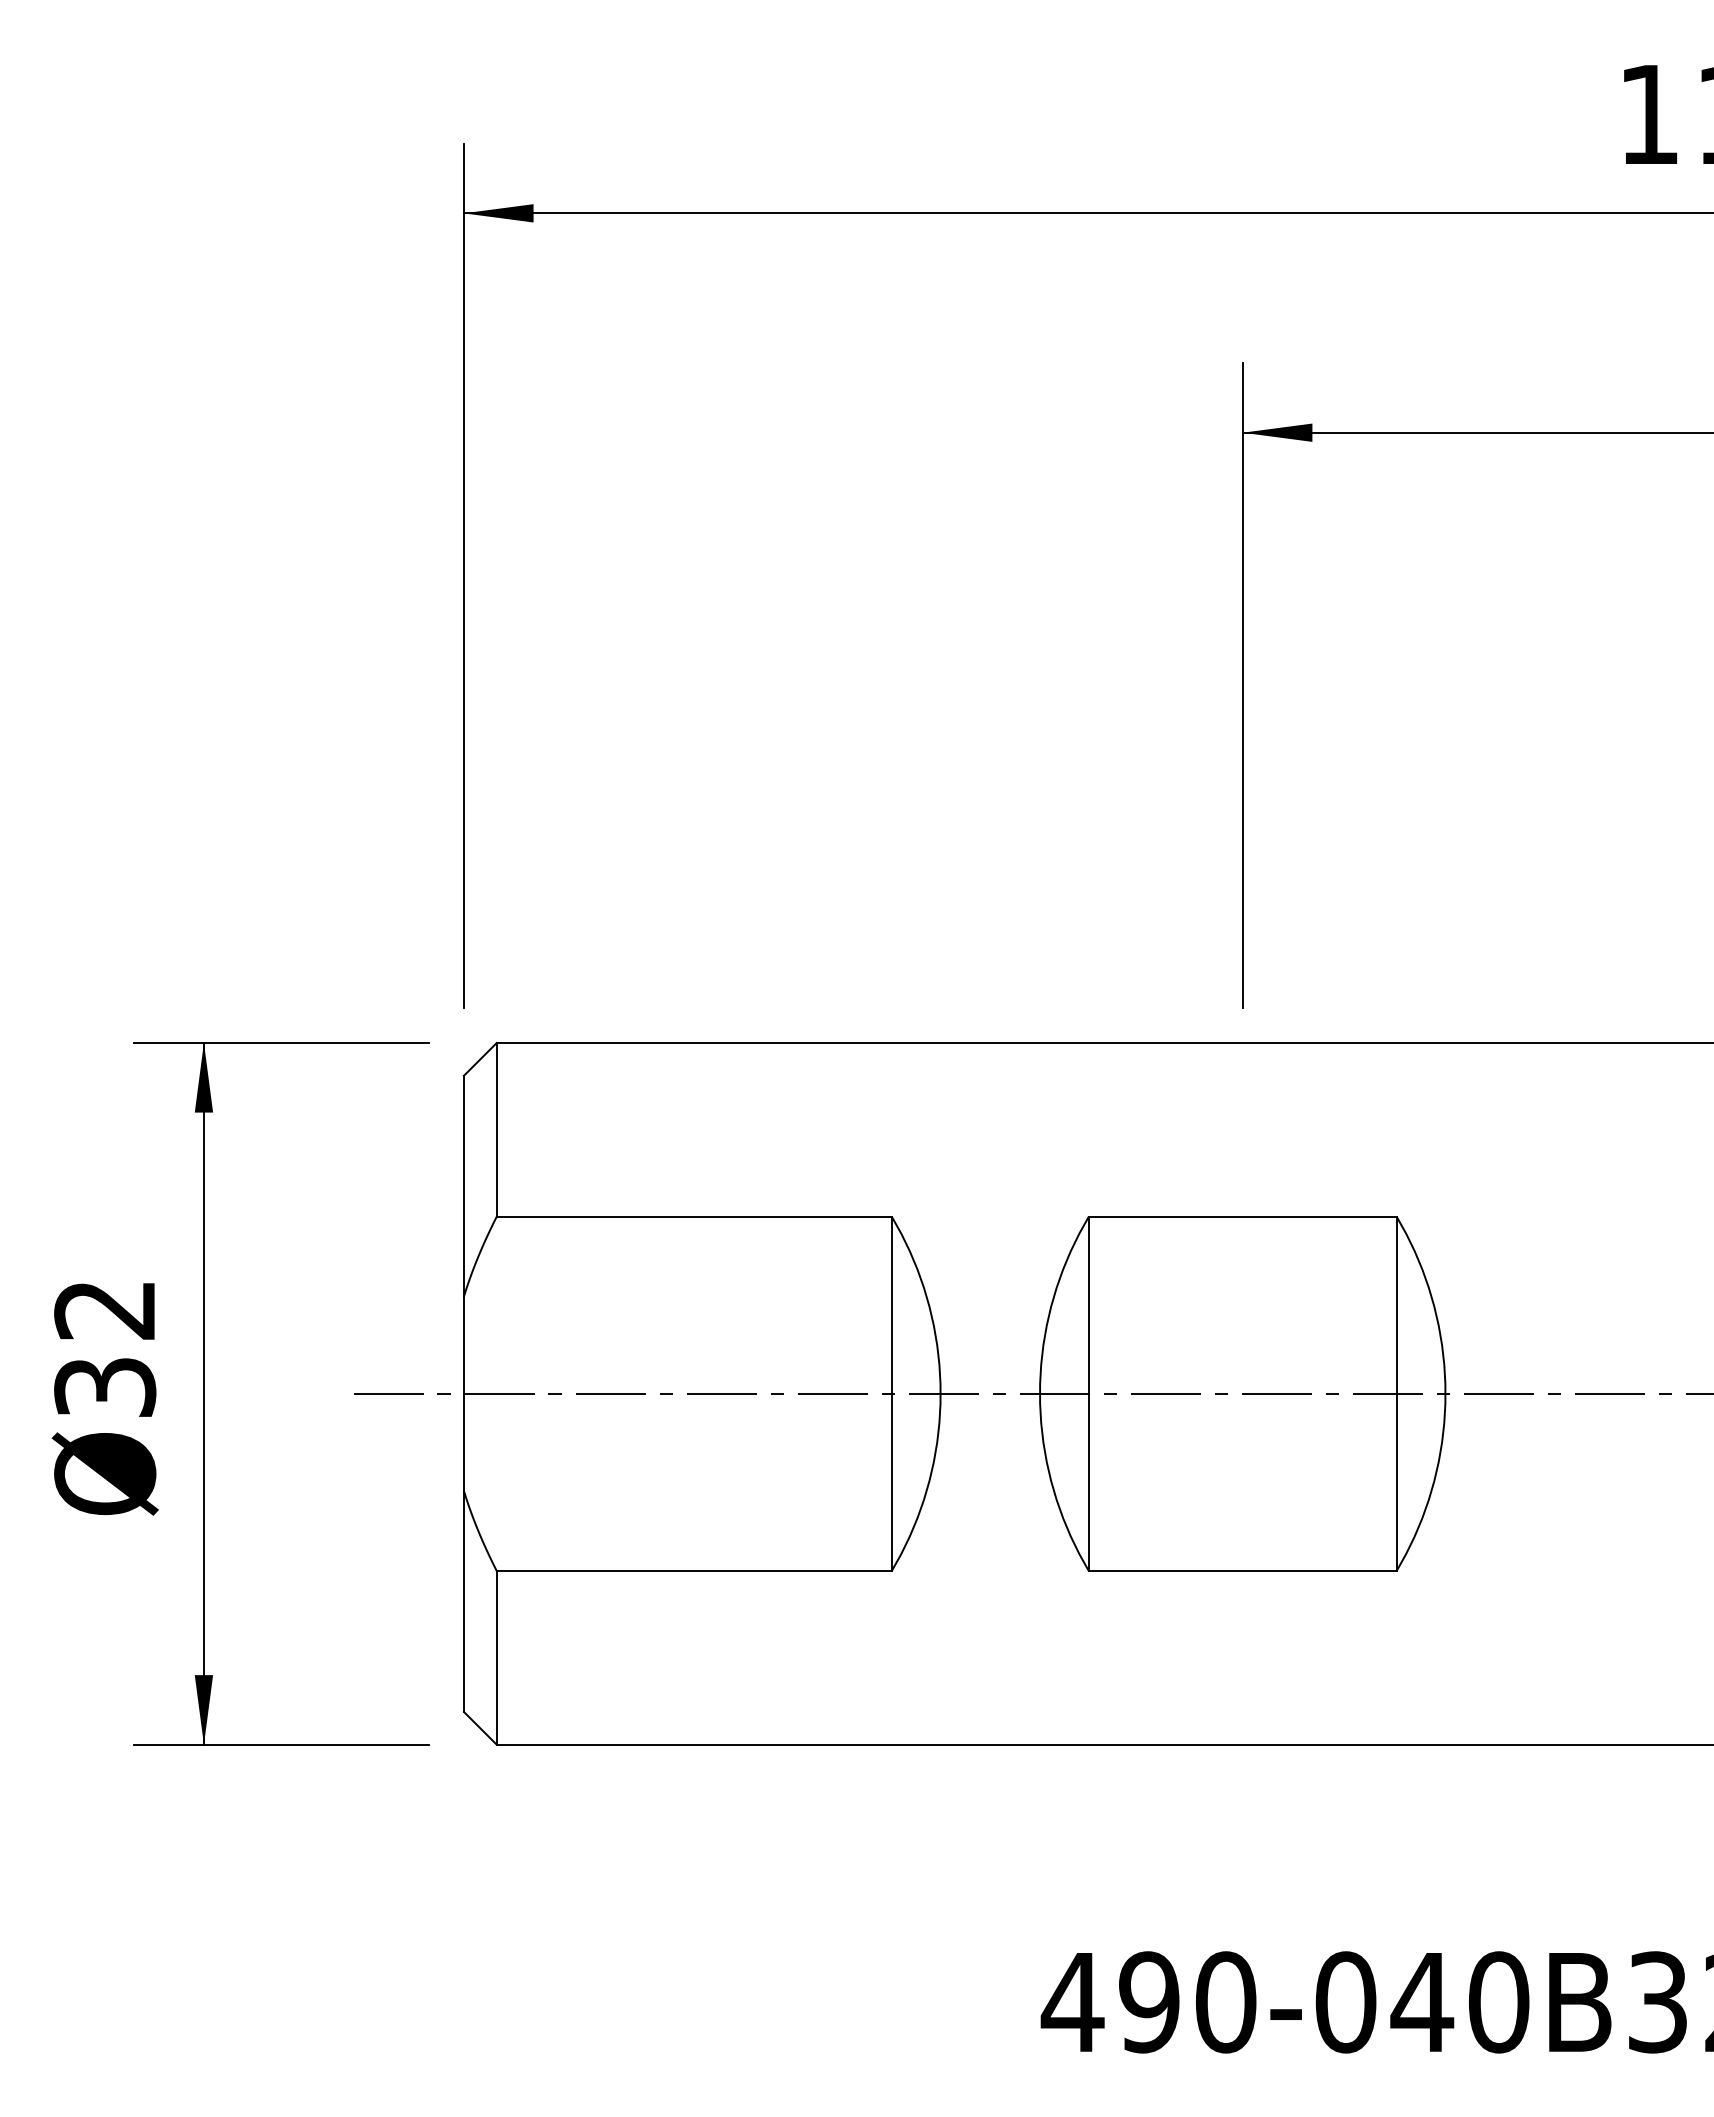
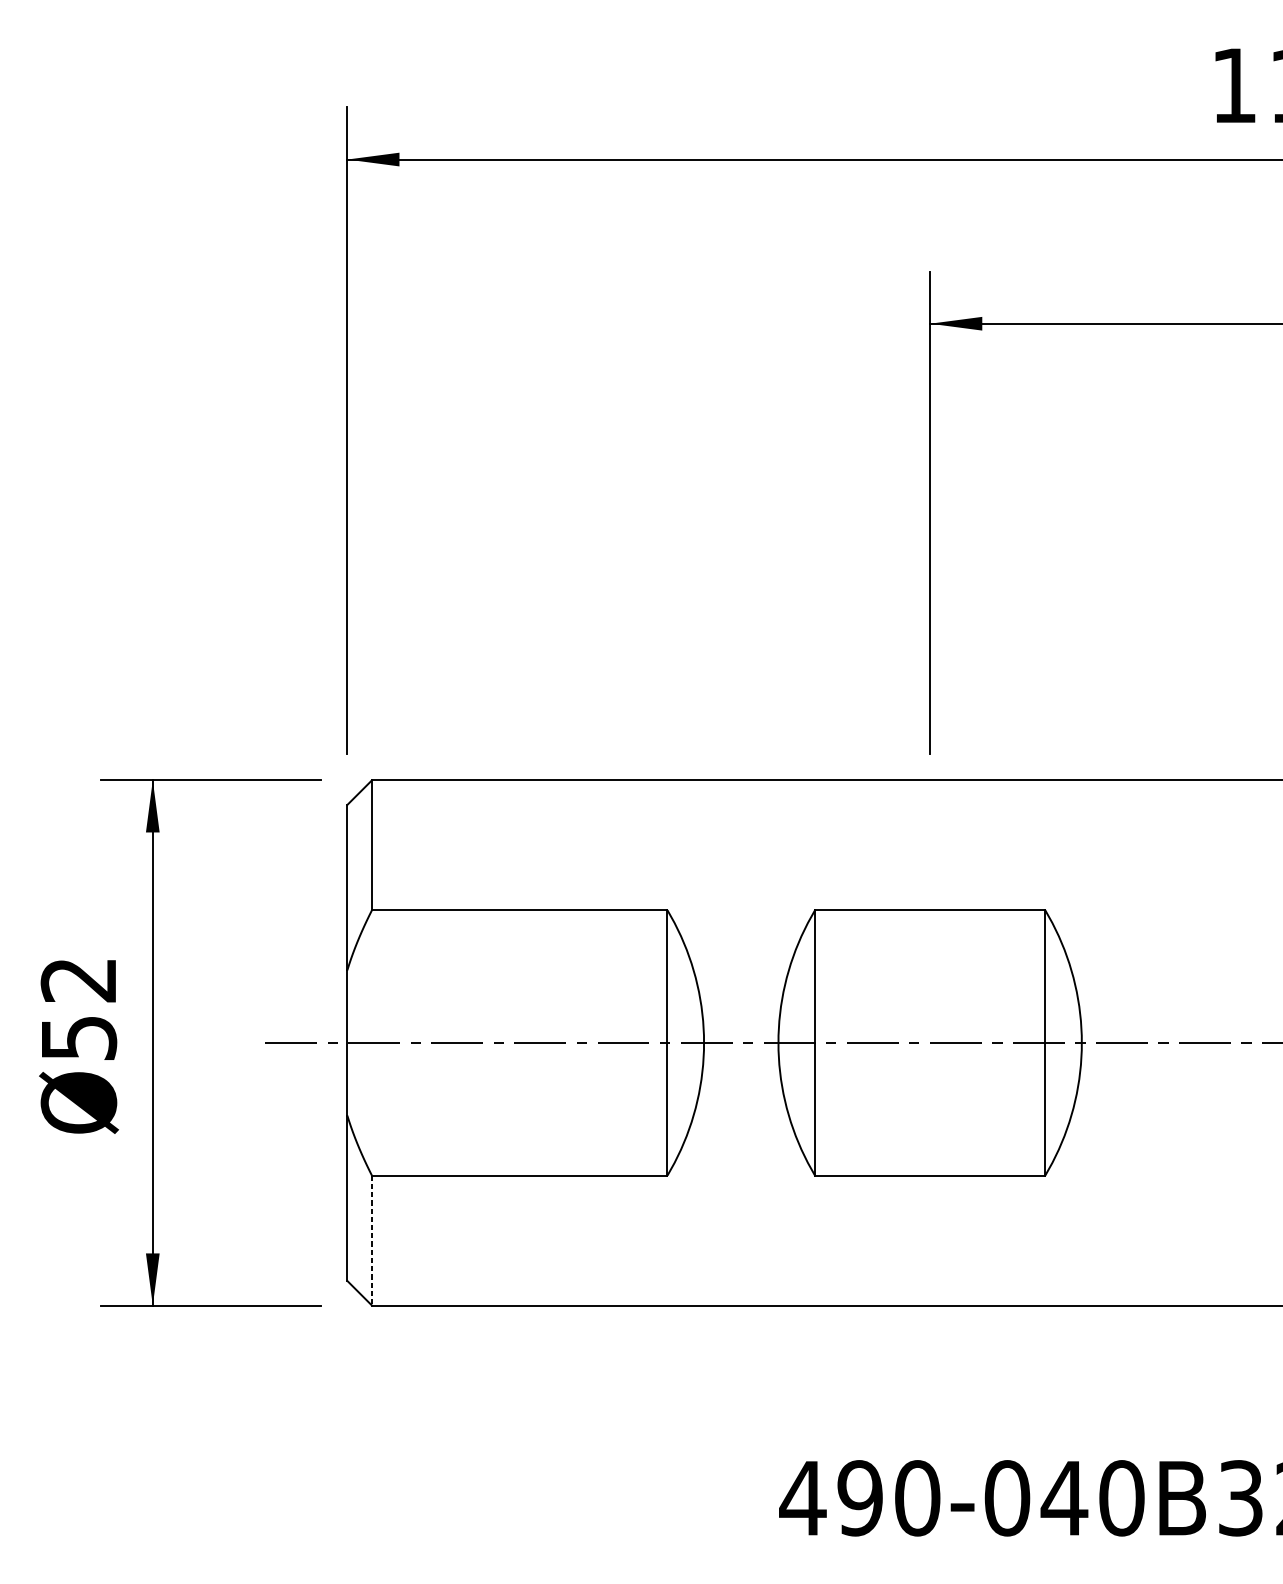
text: (104, 1387) -> (78, 1038), Ø32 -> Ø52
line: (496, 1657) -> (371, 1240), solid -> dashed

